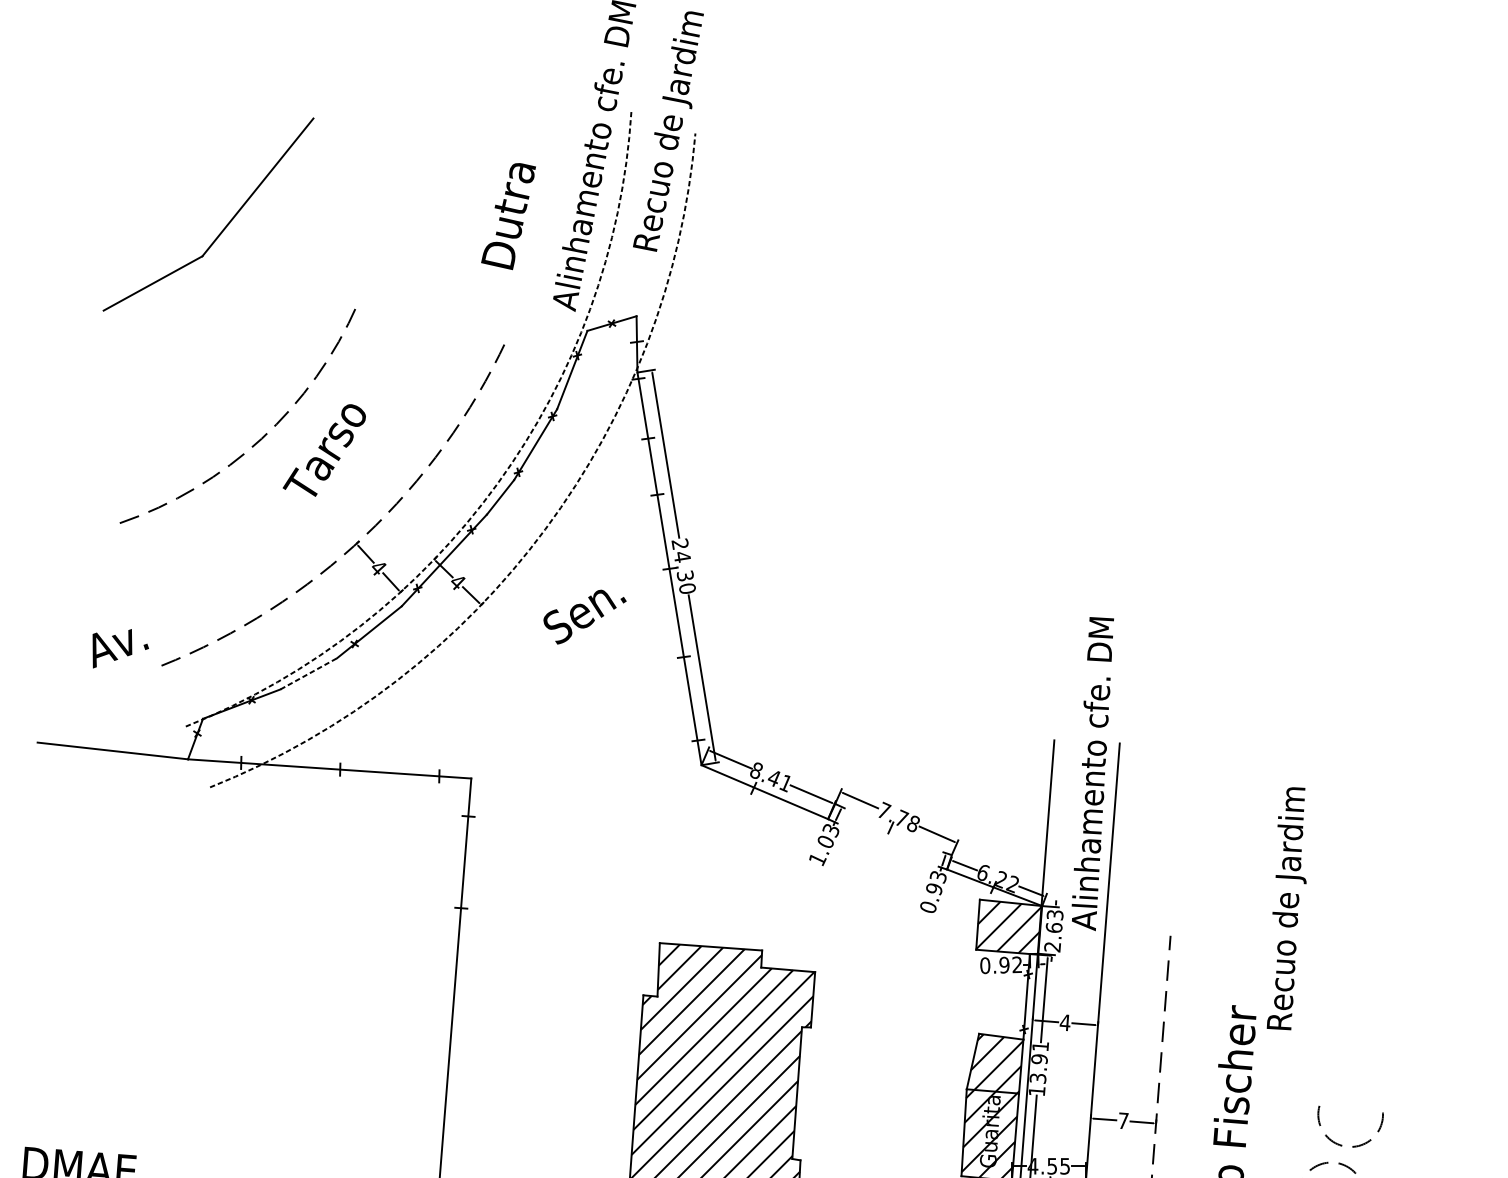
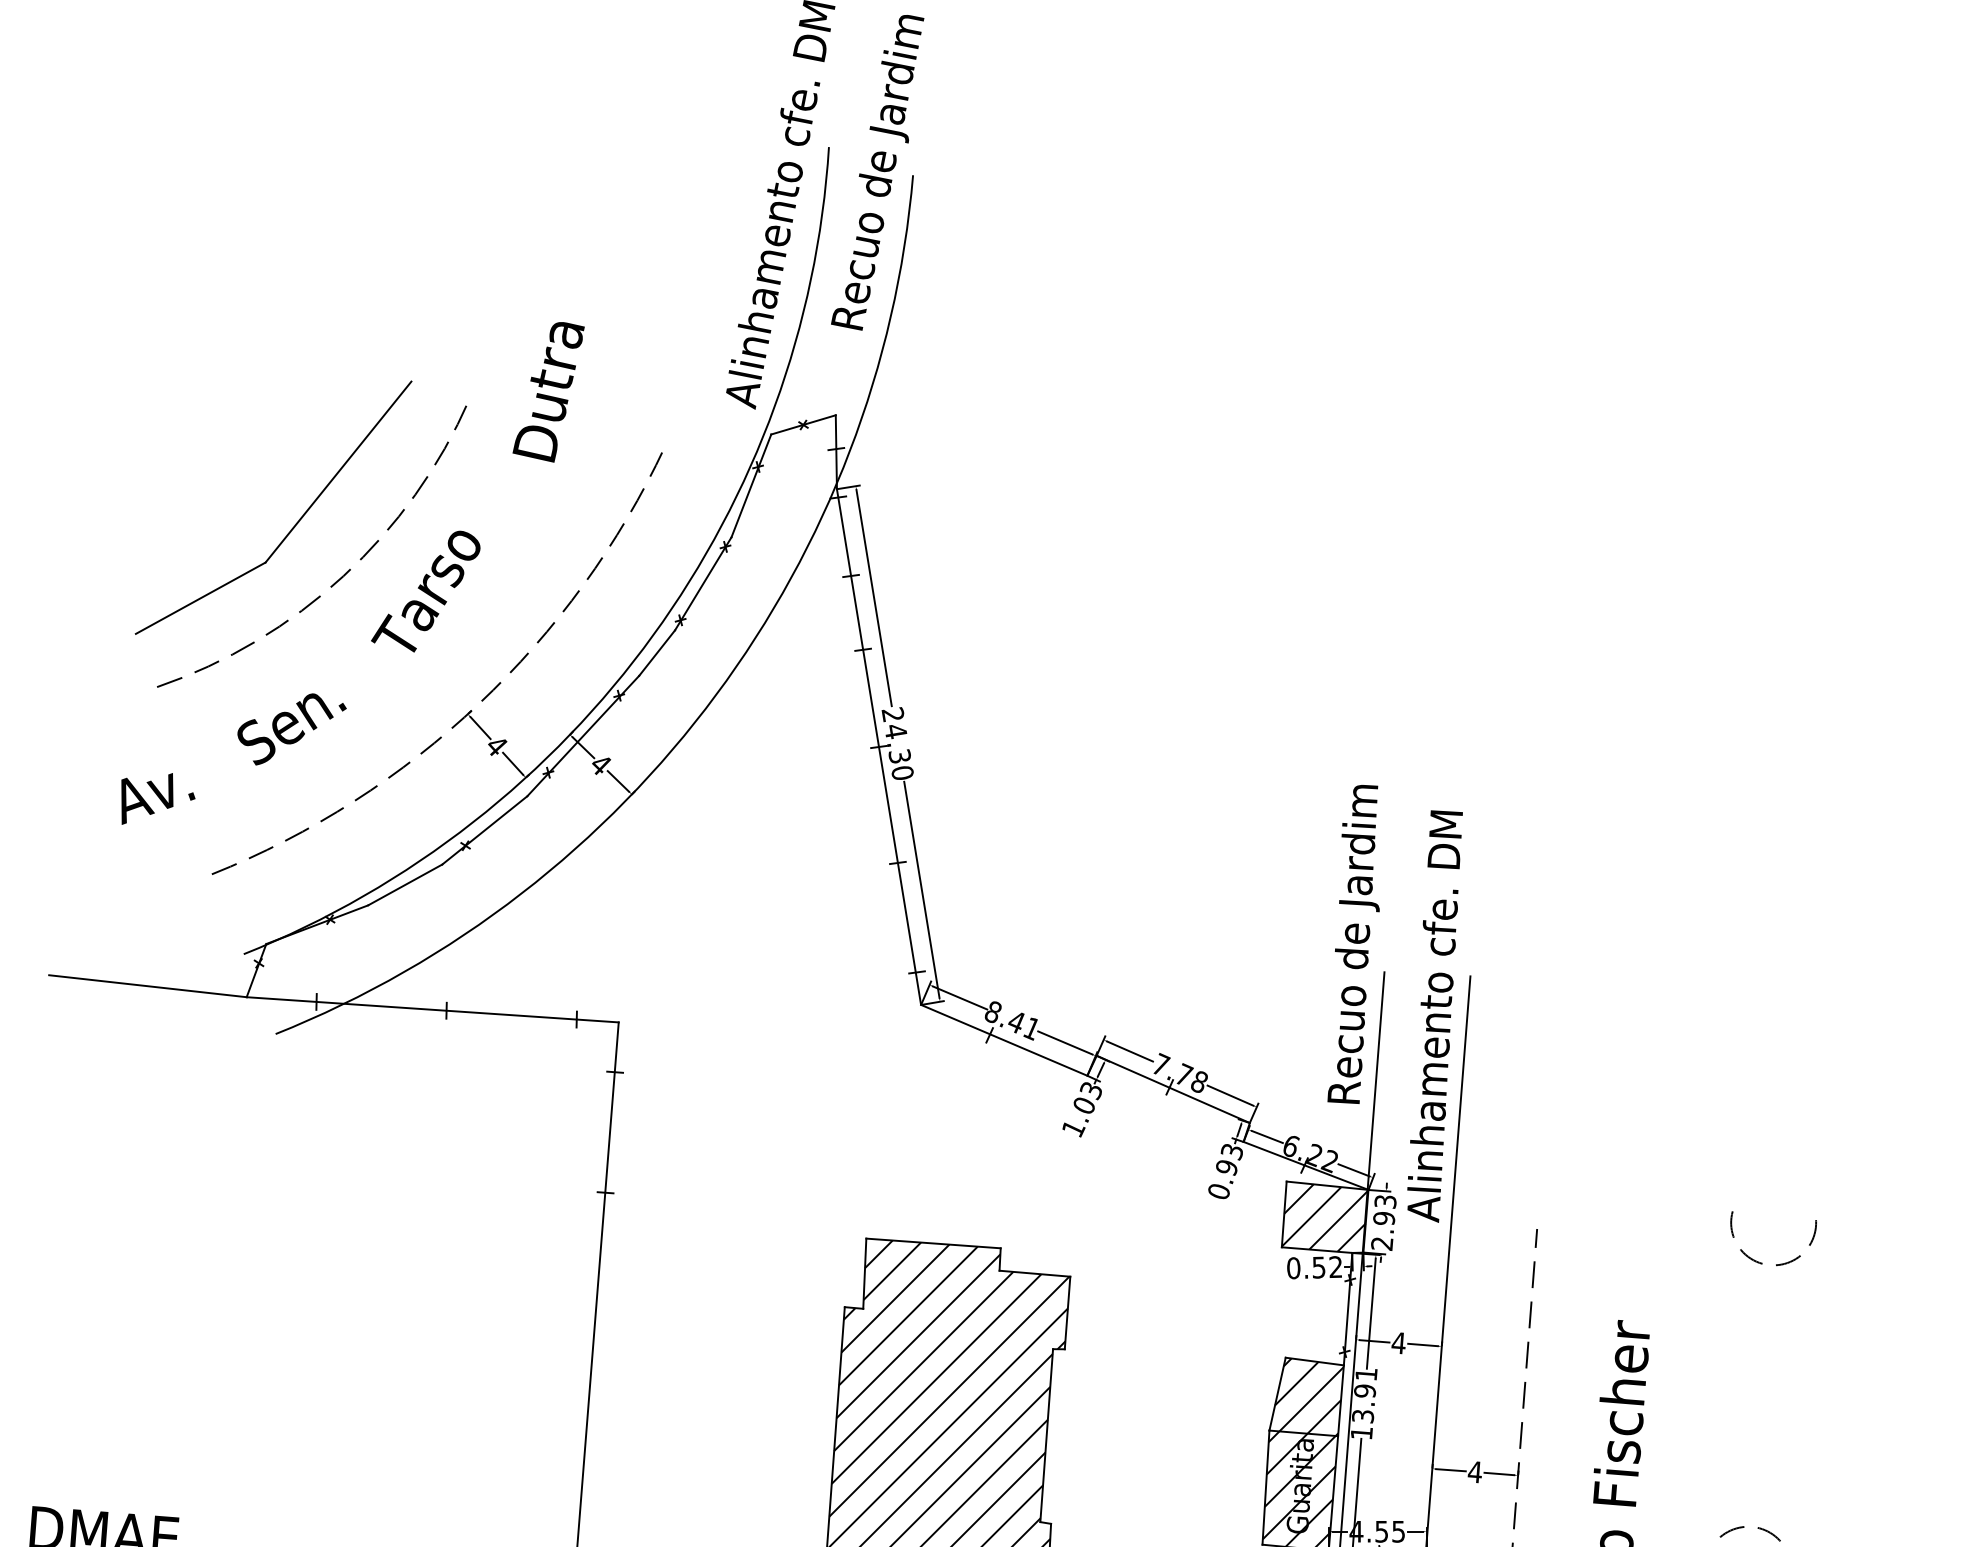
text: (508, 216) -> (548, 392), moved
part: (225, 226) -> (295, 523), moved
arc: (497, 483) -> (653, 635), dashed -> solid
arc: (545, 529) -> (716, 695), dashed -> solid
text: (584, 617) -> (291, 729), moved
text: (120, 648) -> (158, 798), moved
line: (308, 673) -> (405, 884), dashed -> solid
line: (892, 829) -> (1172, 1089), added
text: (1286, 908) -> (1353, 944), moved
text: (1054, 927) -> (1384, 1218), 2.63 -> 2.93
text: (1004, 965) -> (1318, 1267), 0.92 -> 0.52
text: (1122, 1121) -> (1474, 1472), 7 -> 4
arc: (1355, 1145) -> (1780, 1263), moved

